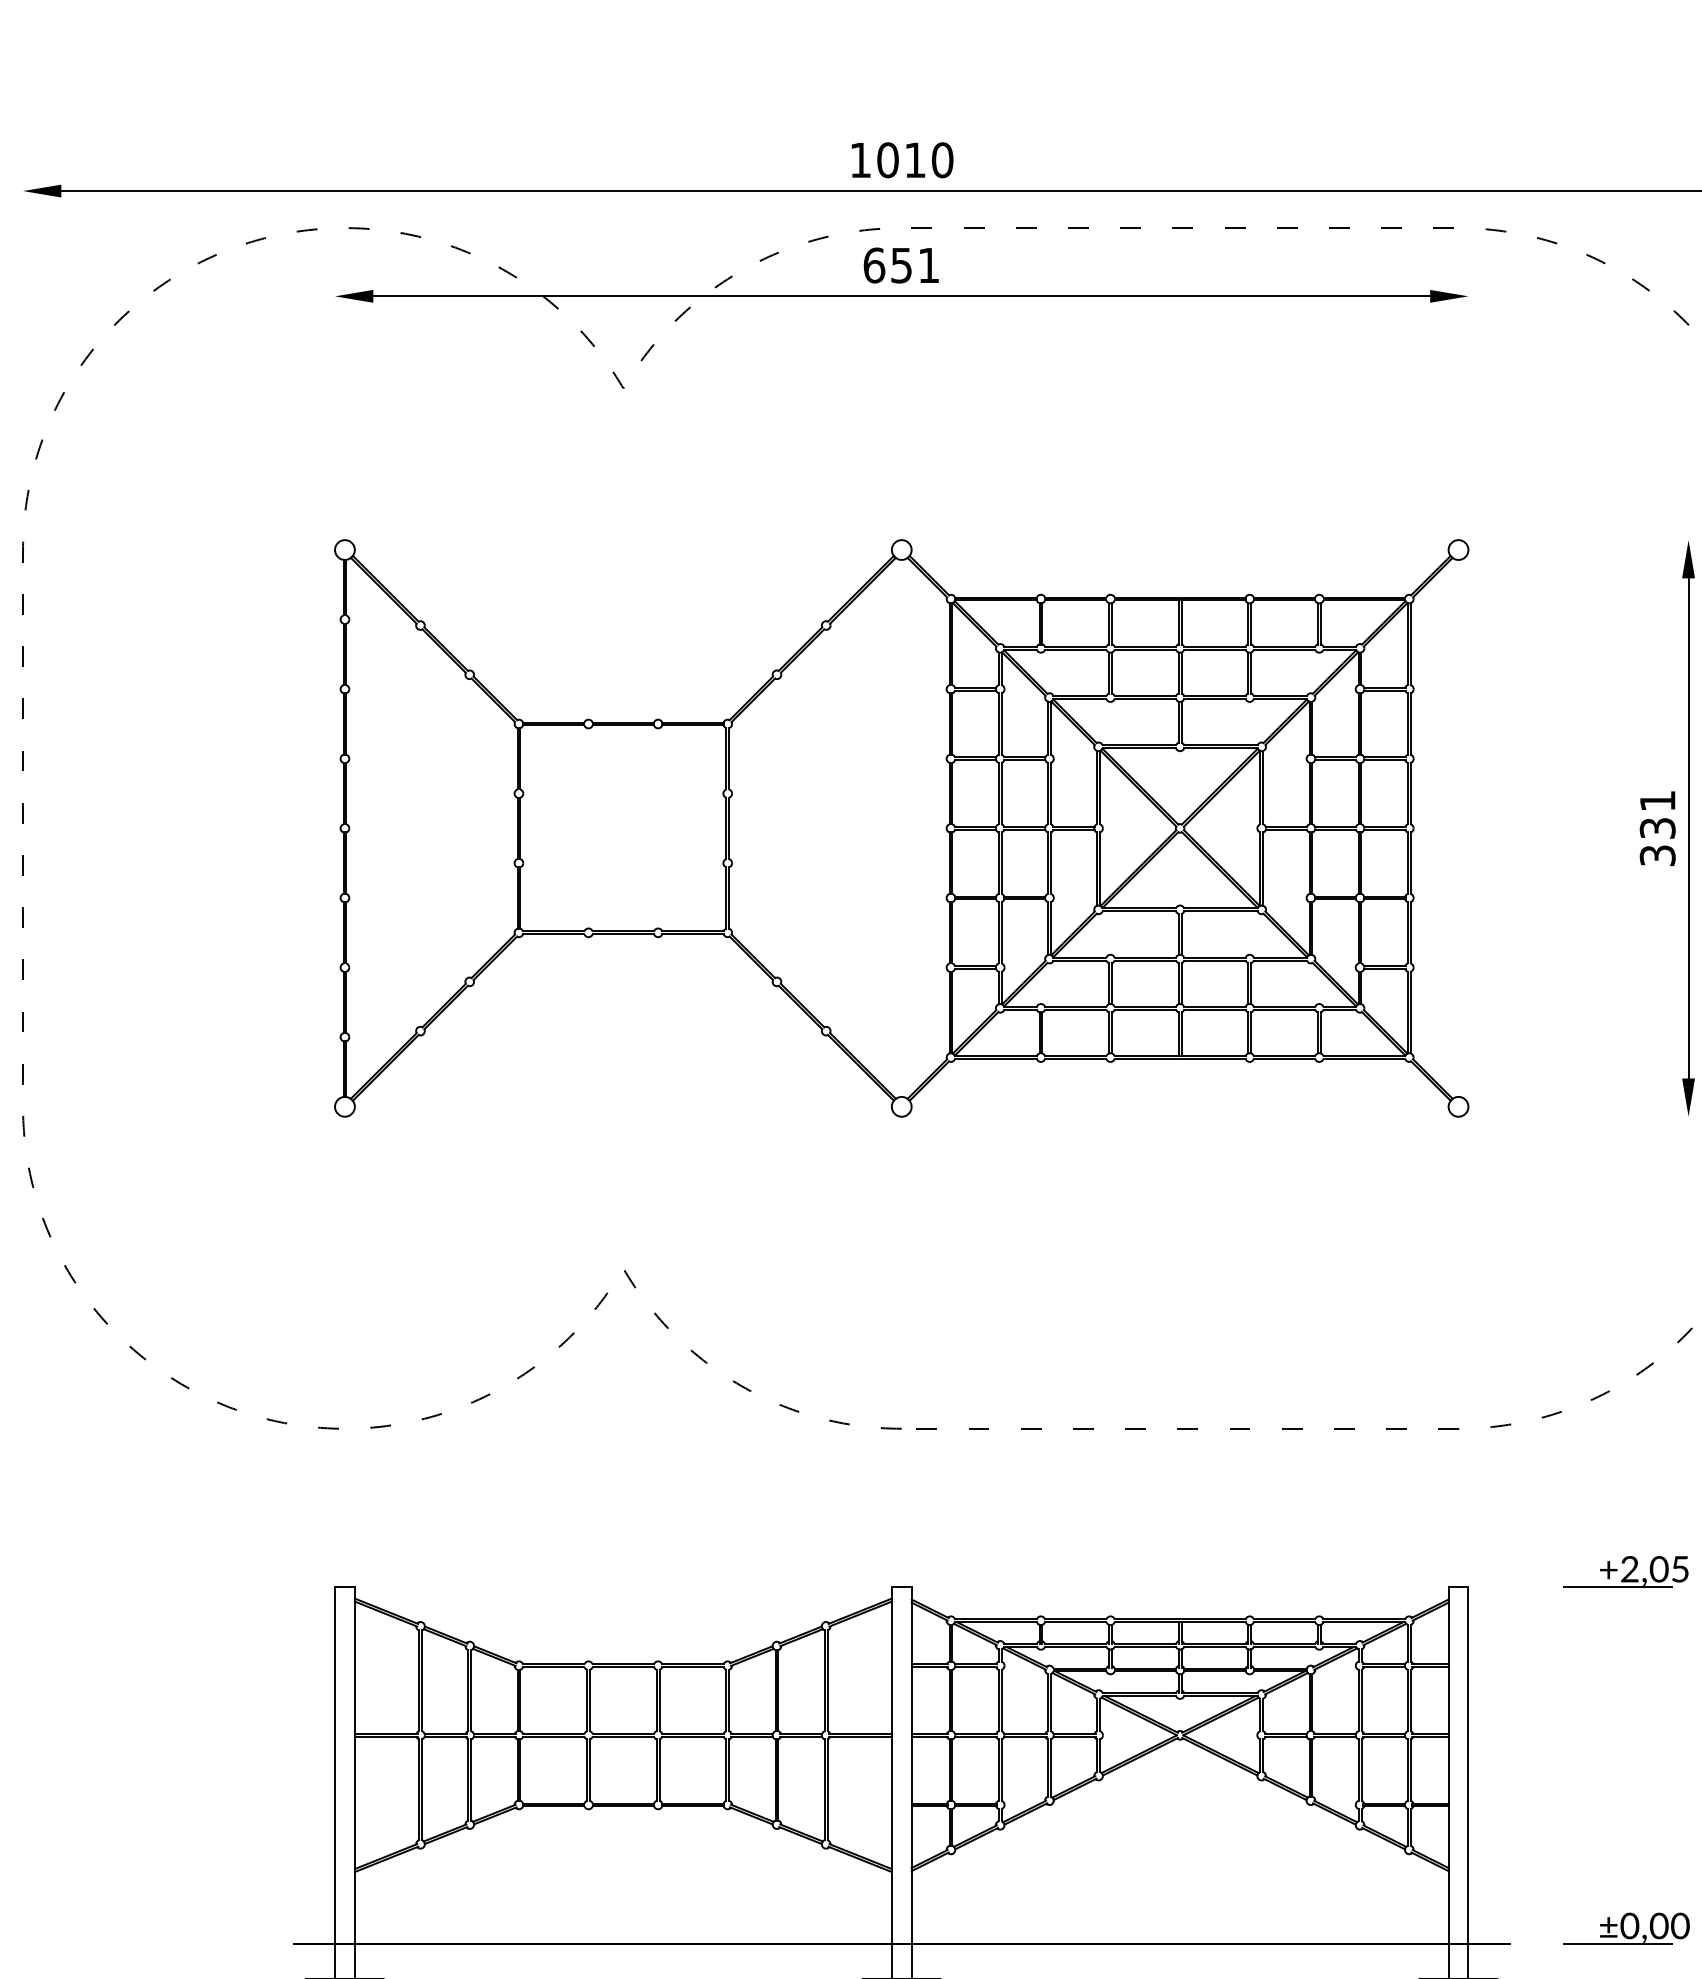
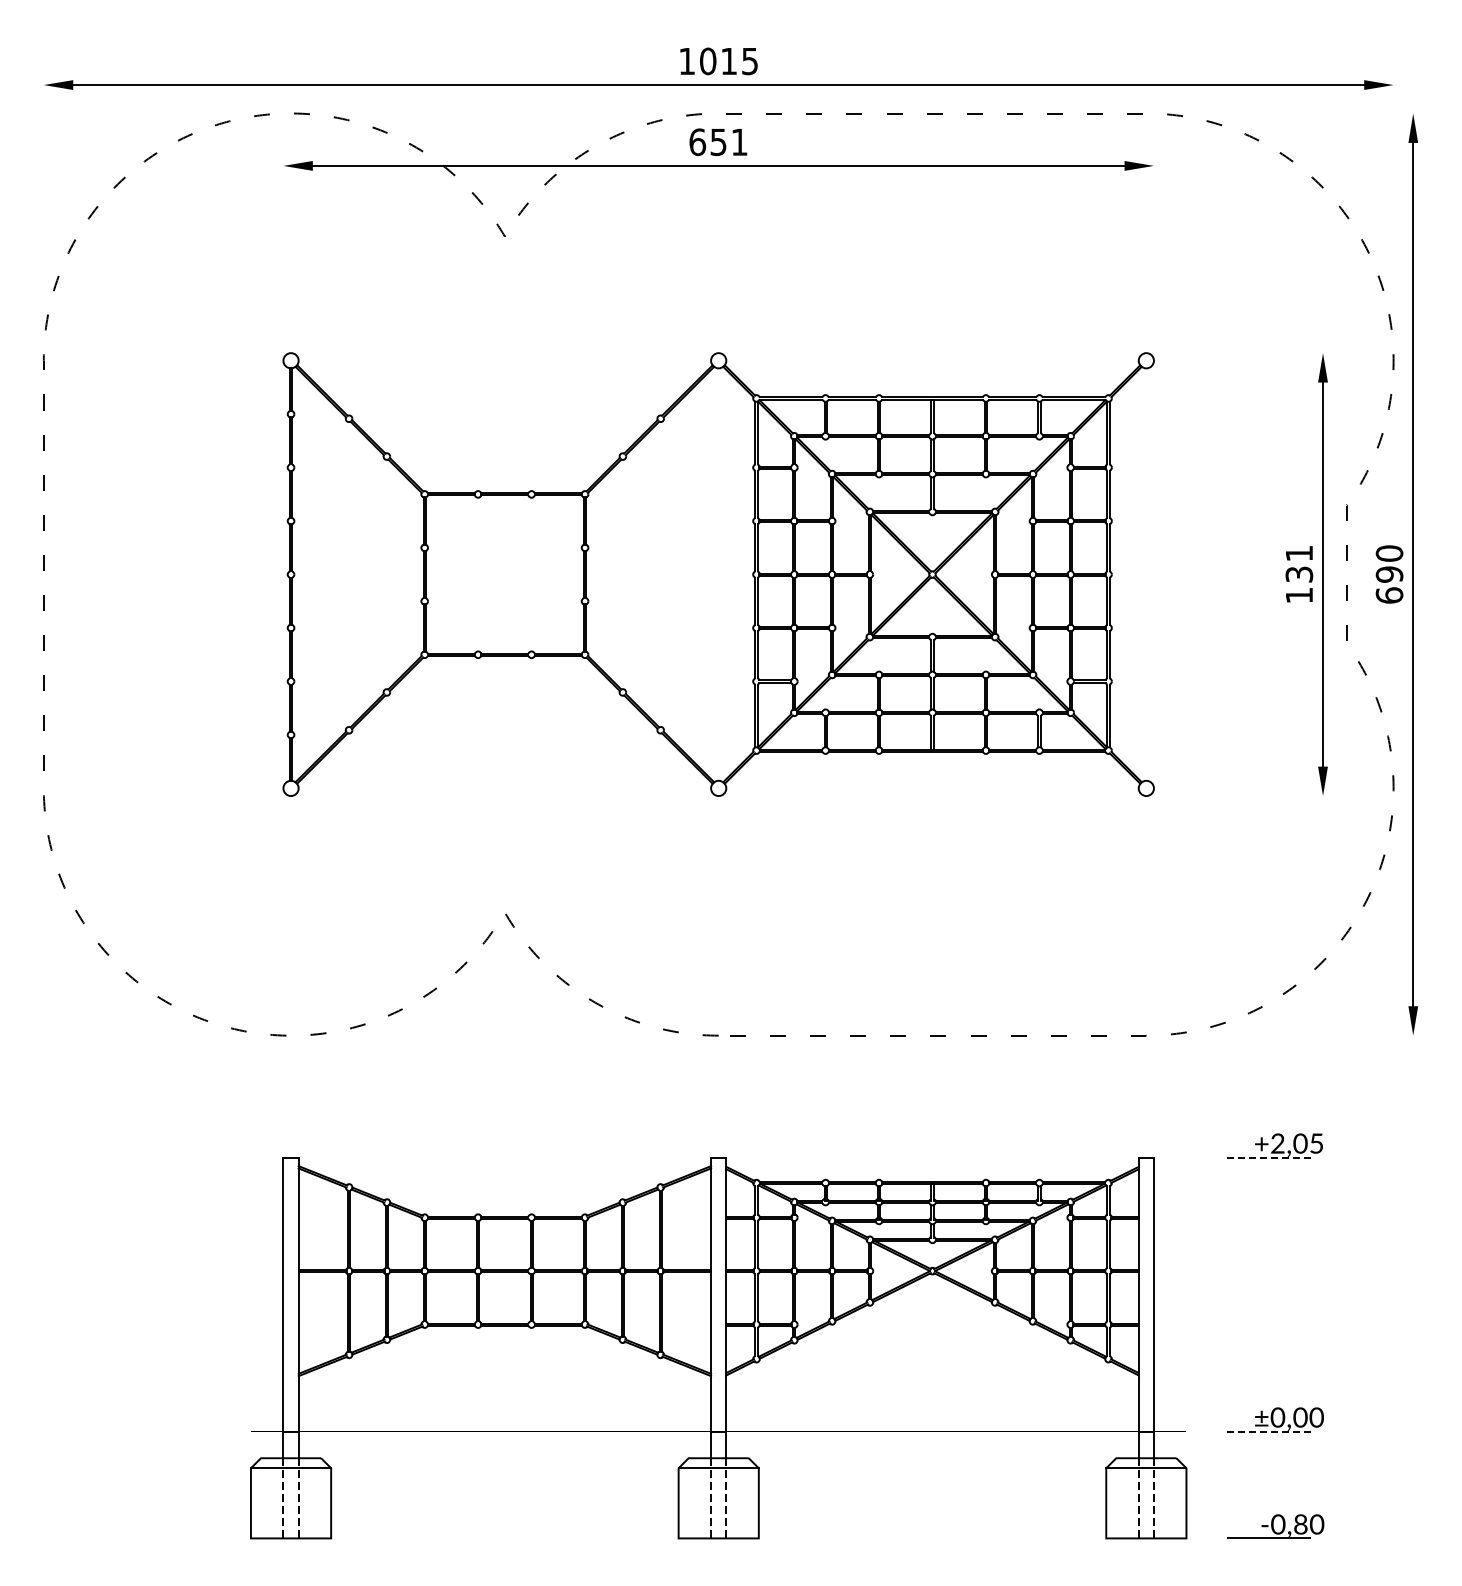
text: (941, 160) -> (749, 61), 1010 -> 1015
text: (1657, 855) -> (1299, 595), 331 -> 131
line: (1618, 1587) -> (1269, 1157), solid -> dashed
line: (1618, 1944) -> (1269, 1431), solid -> dashed

